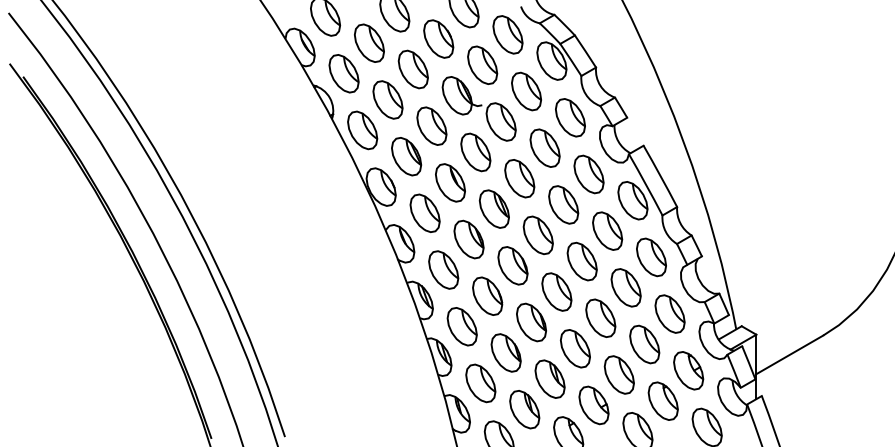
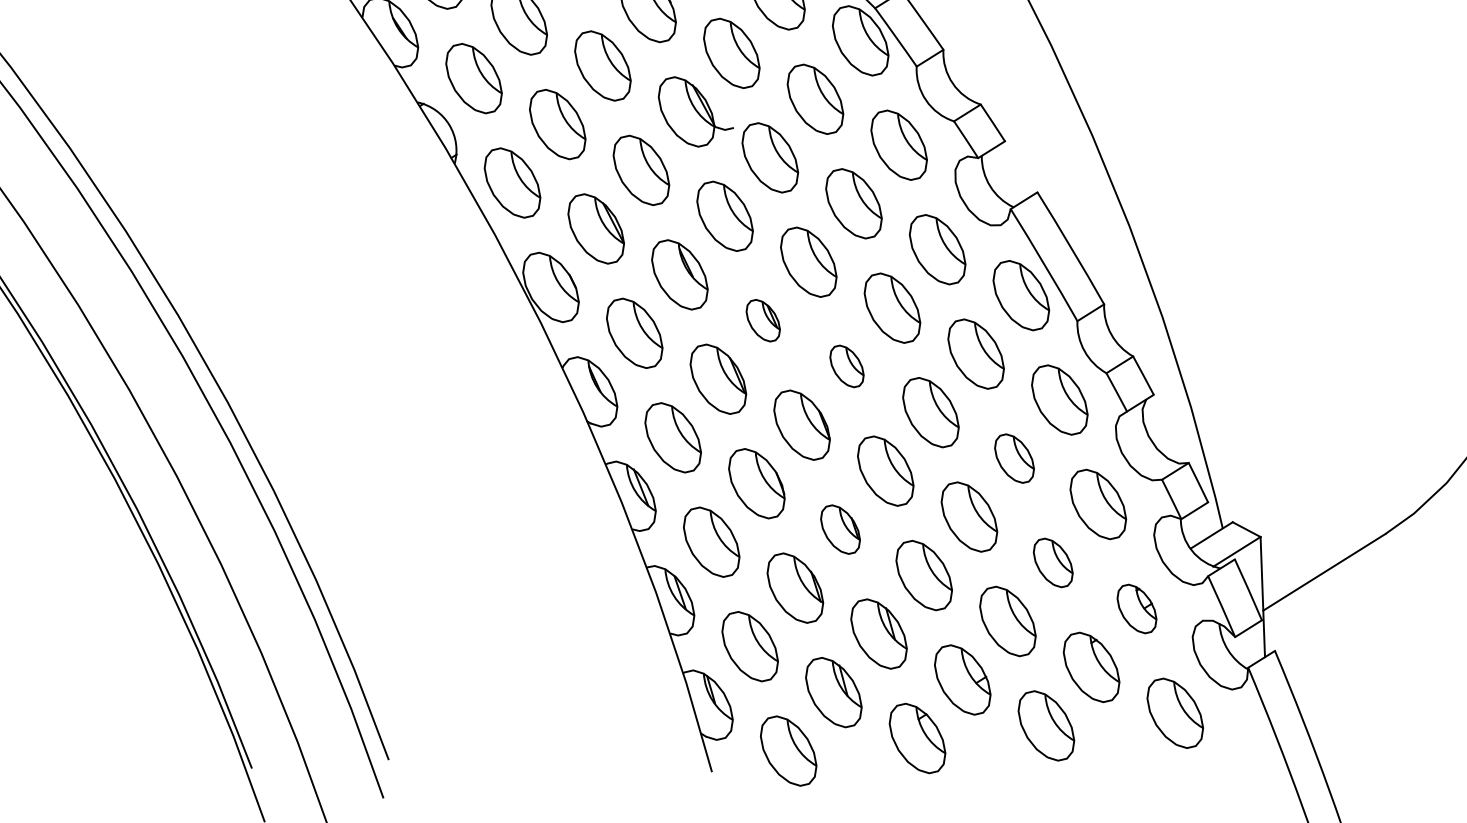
part: (493, 208) -> (761, 319), size x0.6
part: (537, 234) -> (845, 365), size x0.6
part: (625, 287) -> (1013, 457), size x0.7
part: (531, 322) -> (840, 529), size x0.7
part: (644, 344) -> (1052, 562), size x0.7
part: (688, 370) -> (1136, 608), size x0.7

